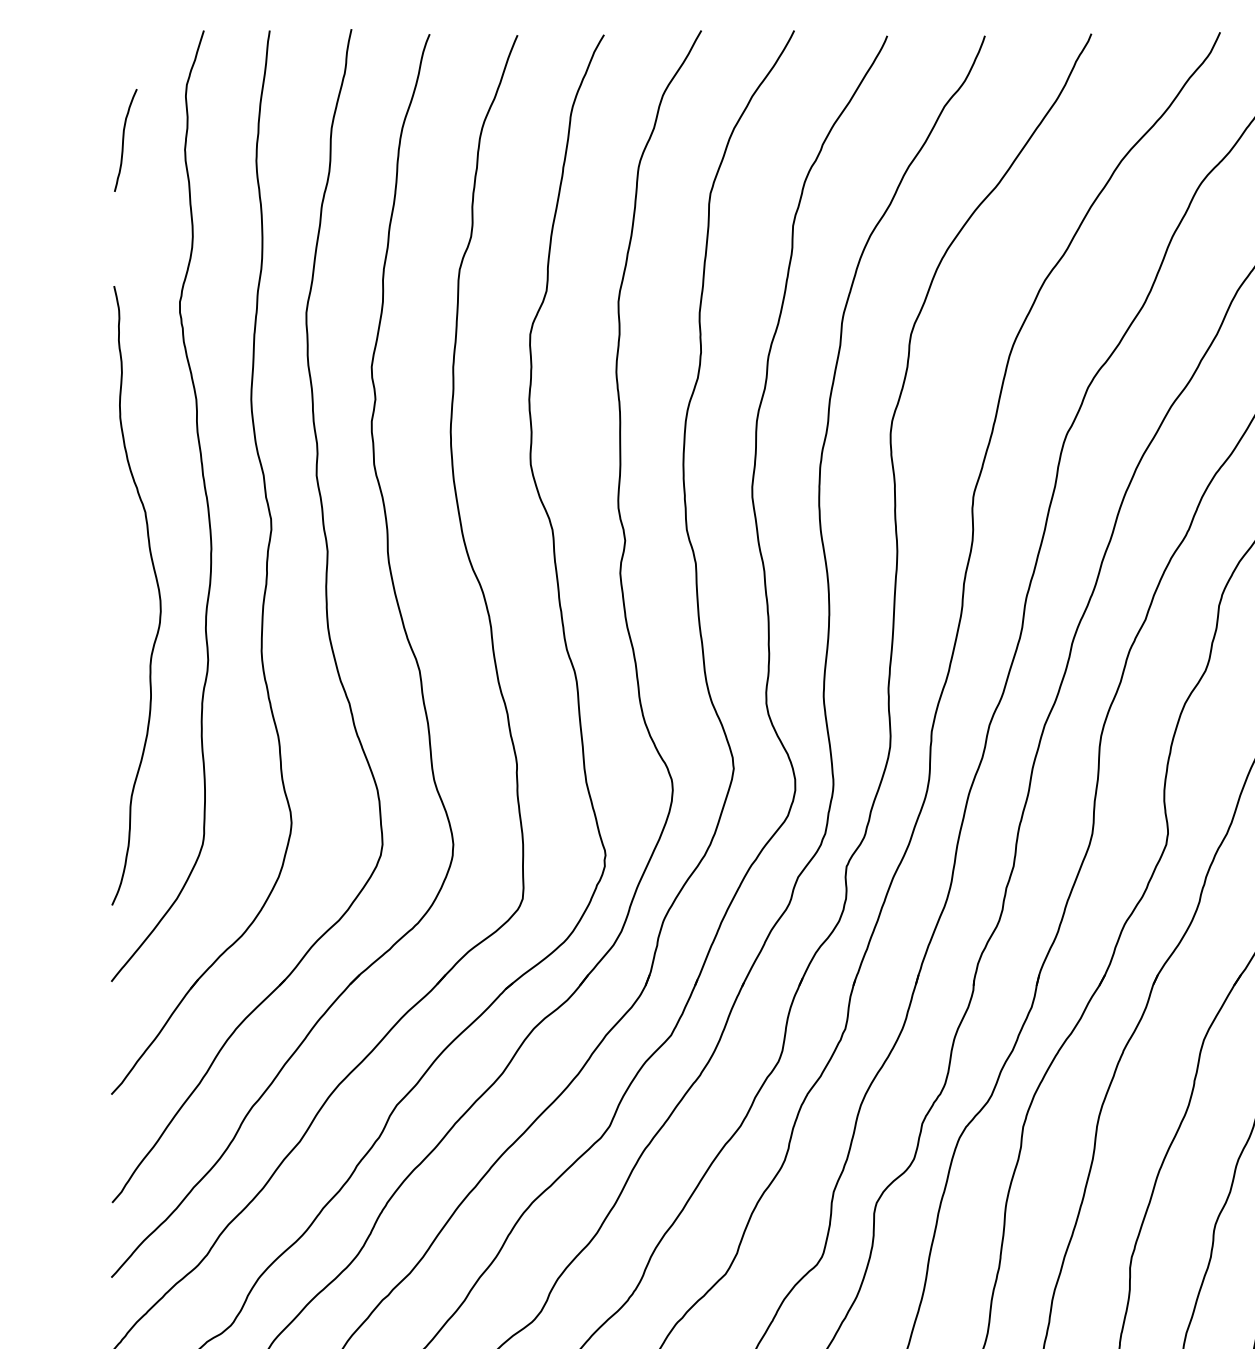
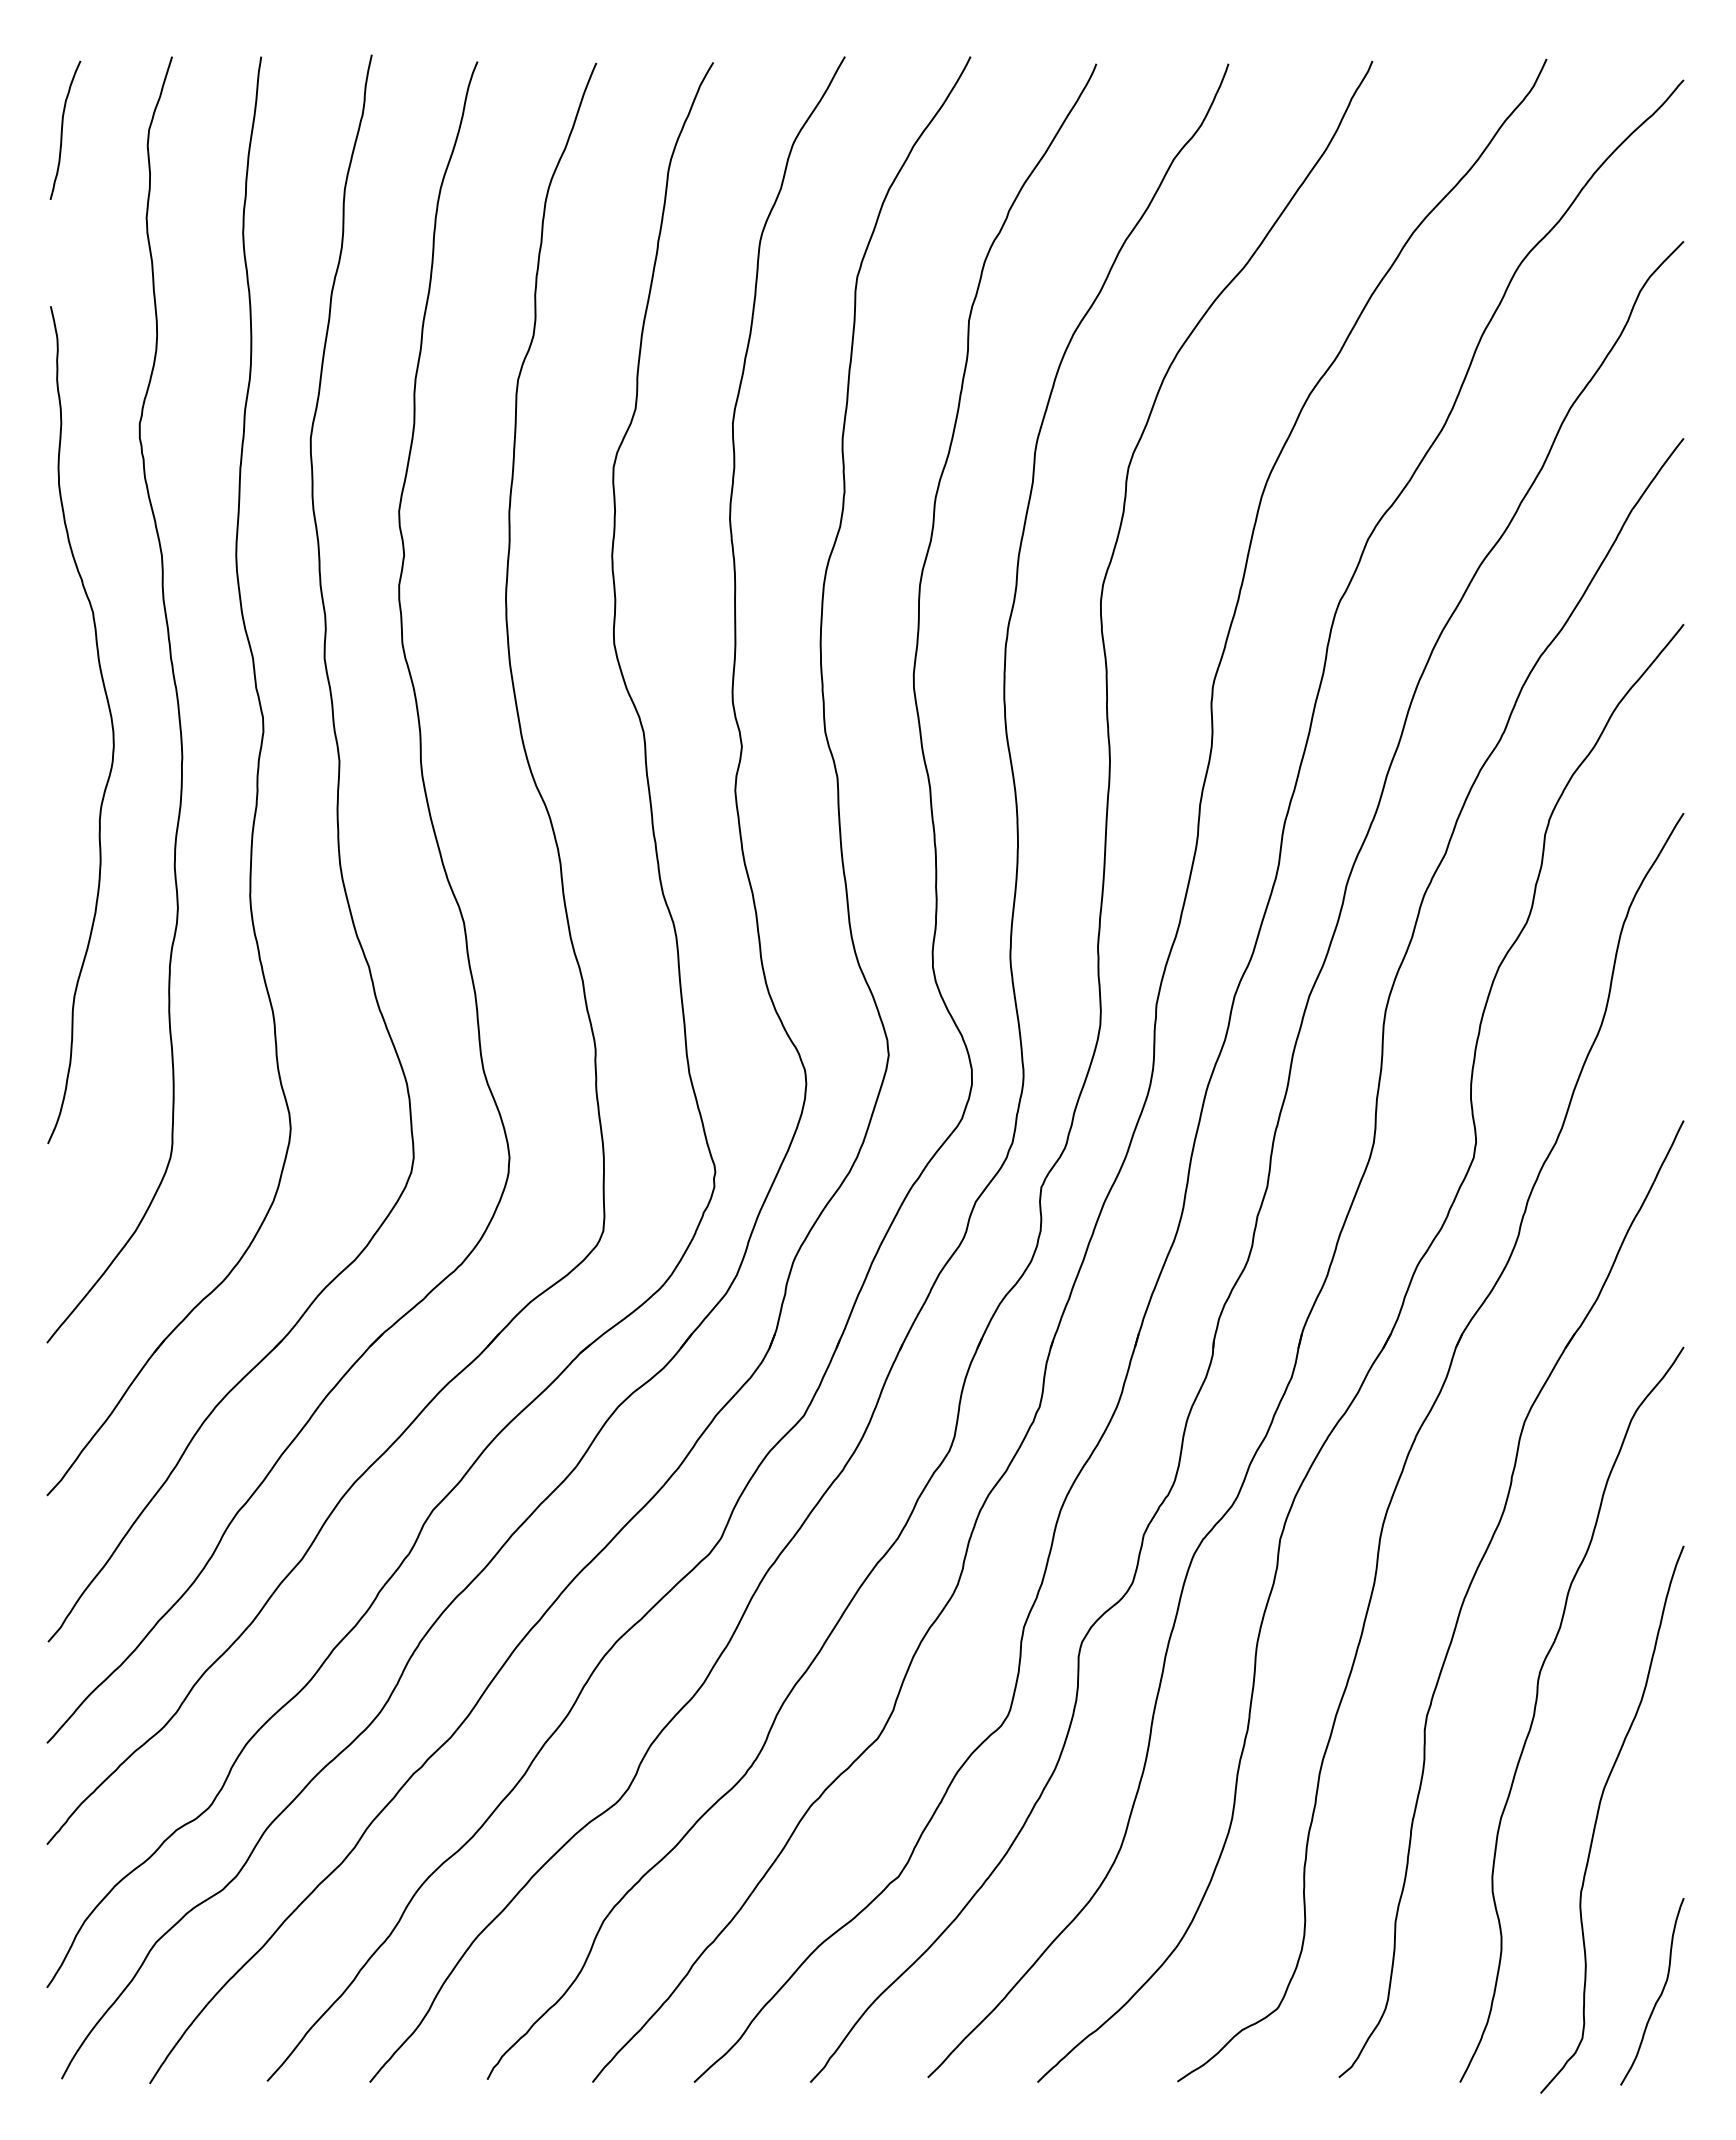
curve: (123, 139) -> (62, 129), moved
curve: (158, 591) -> (110, 719), moved

